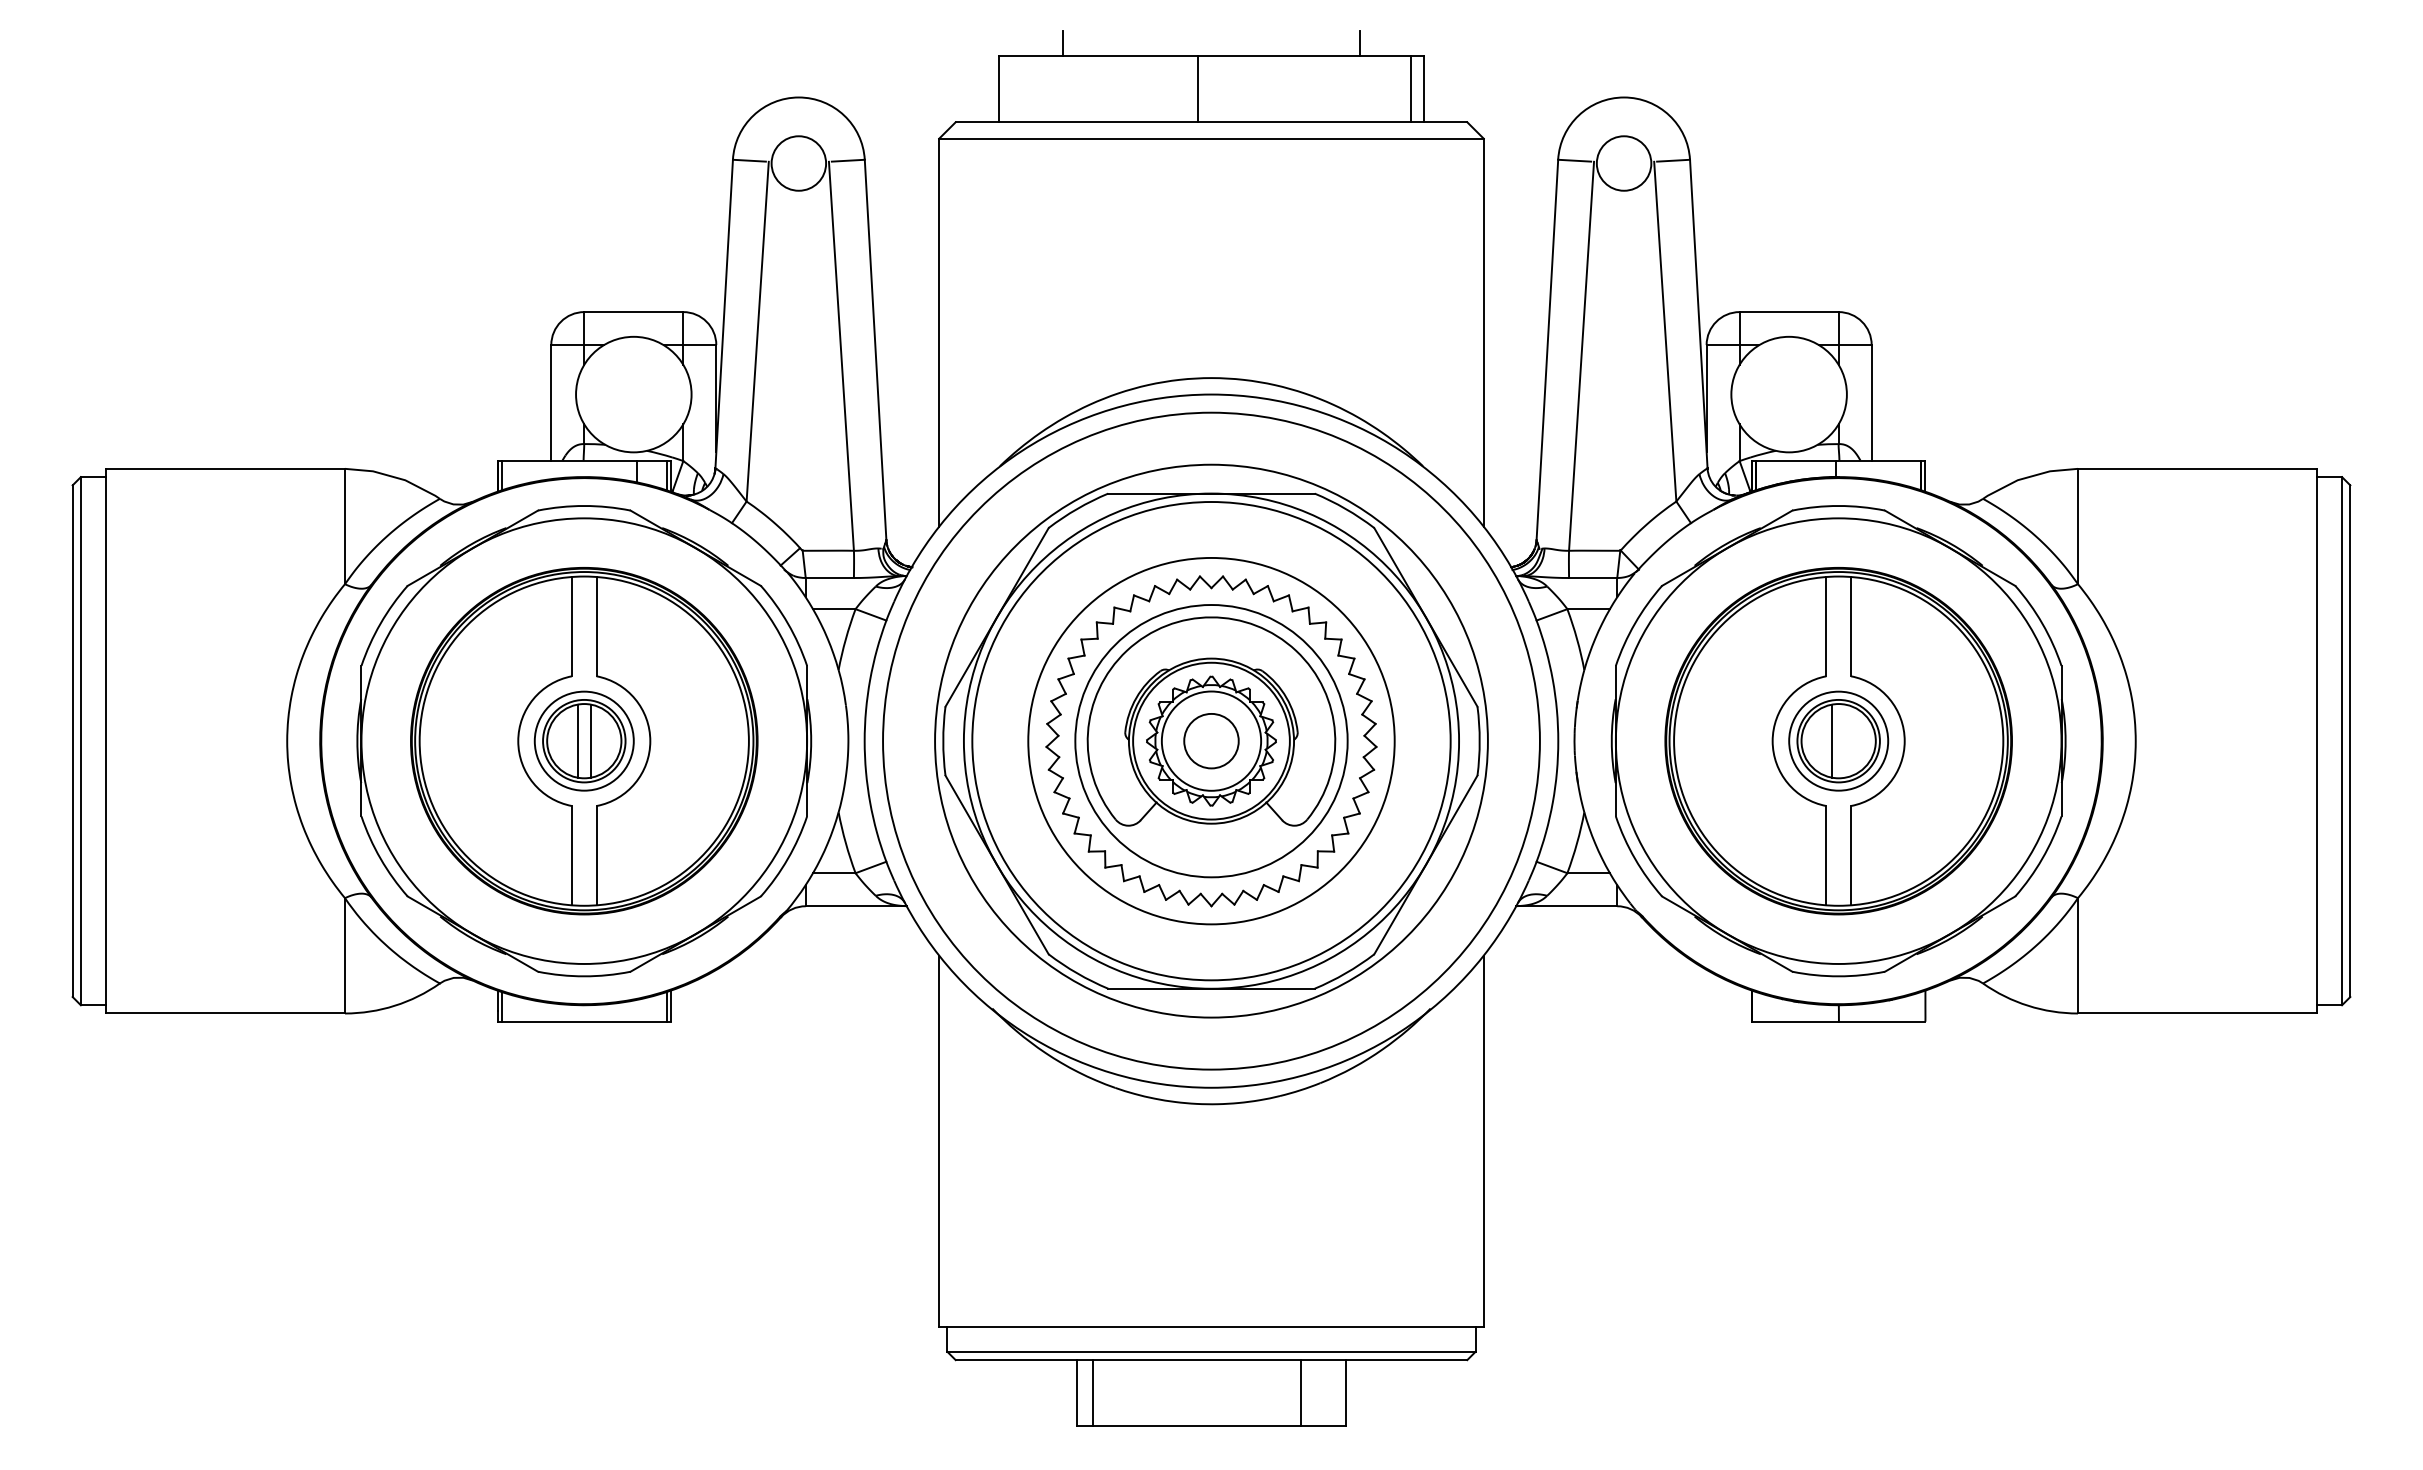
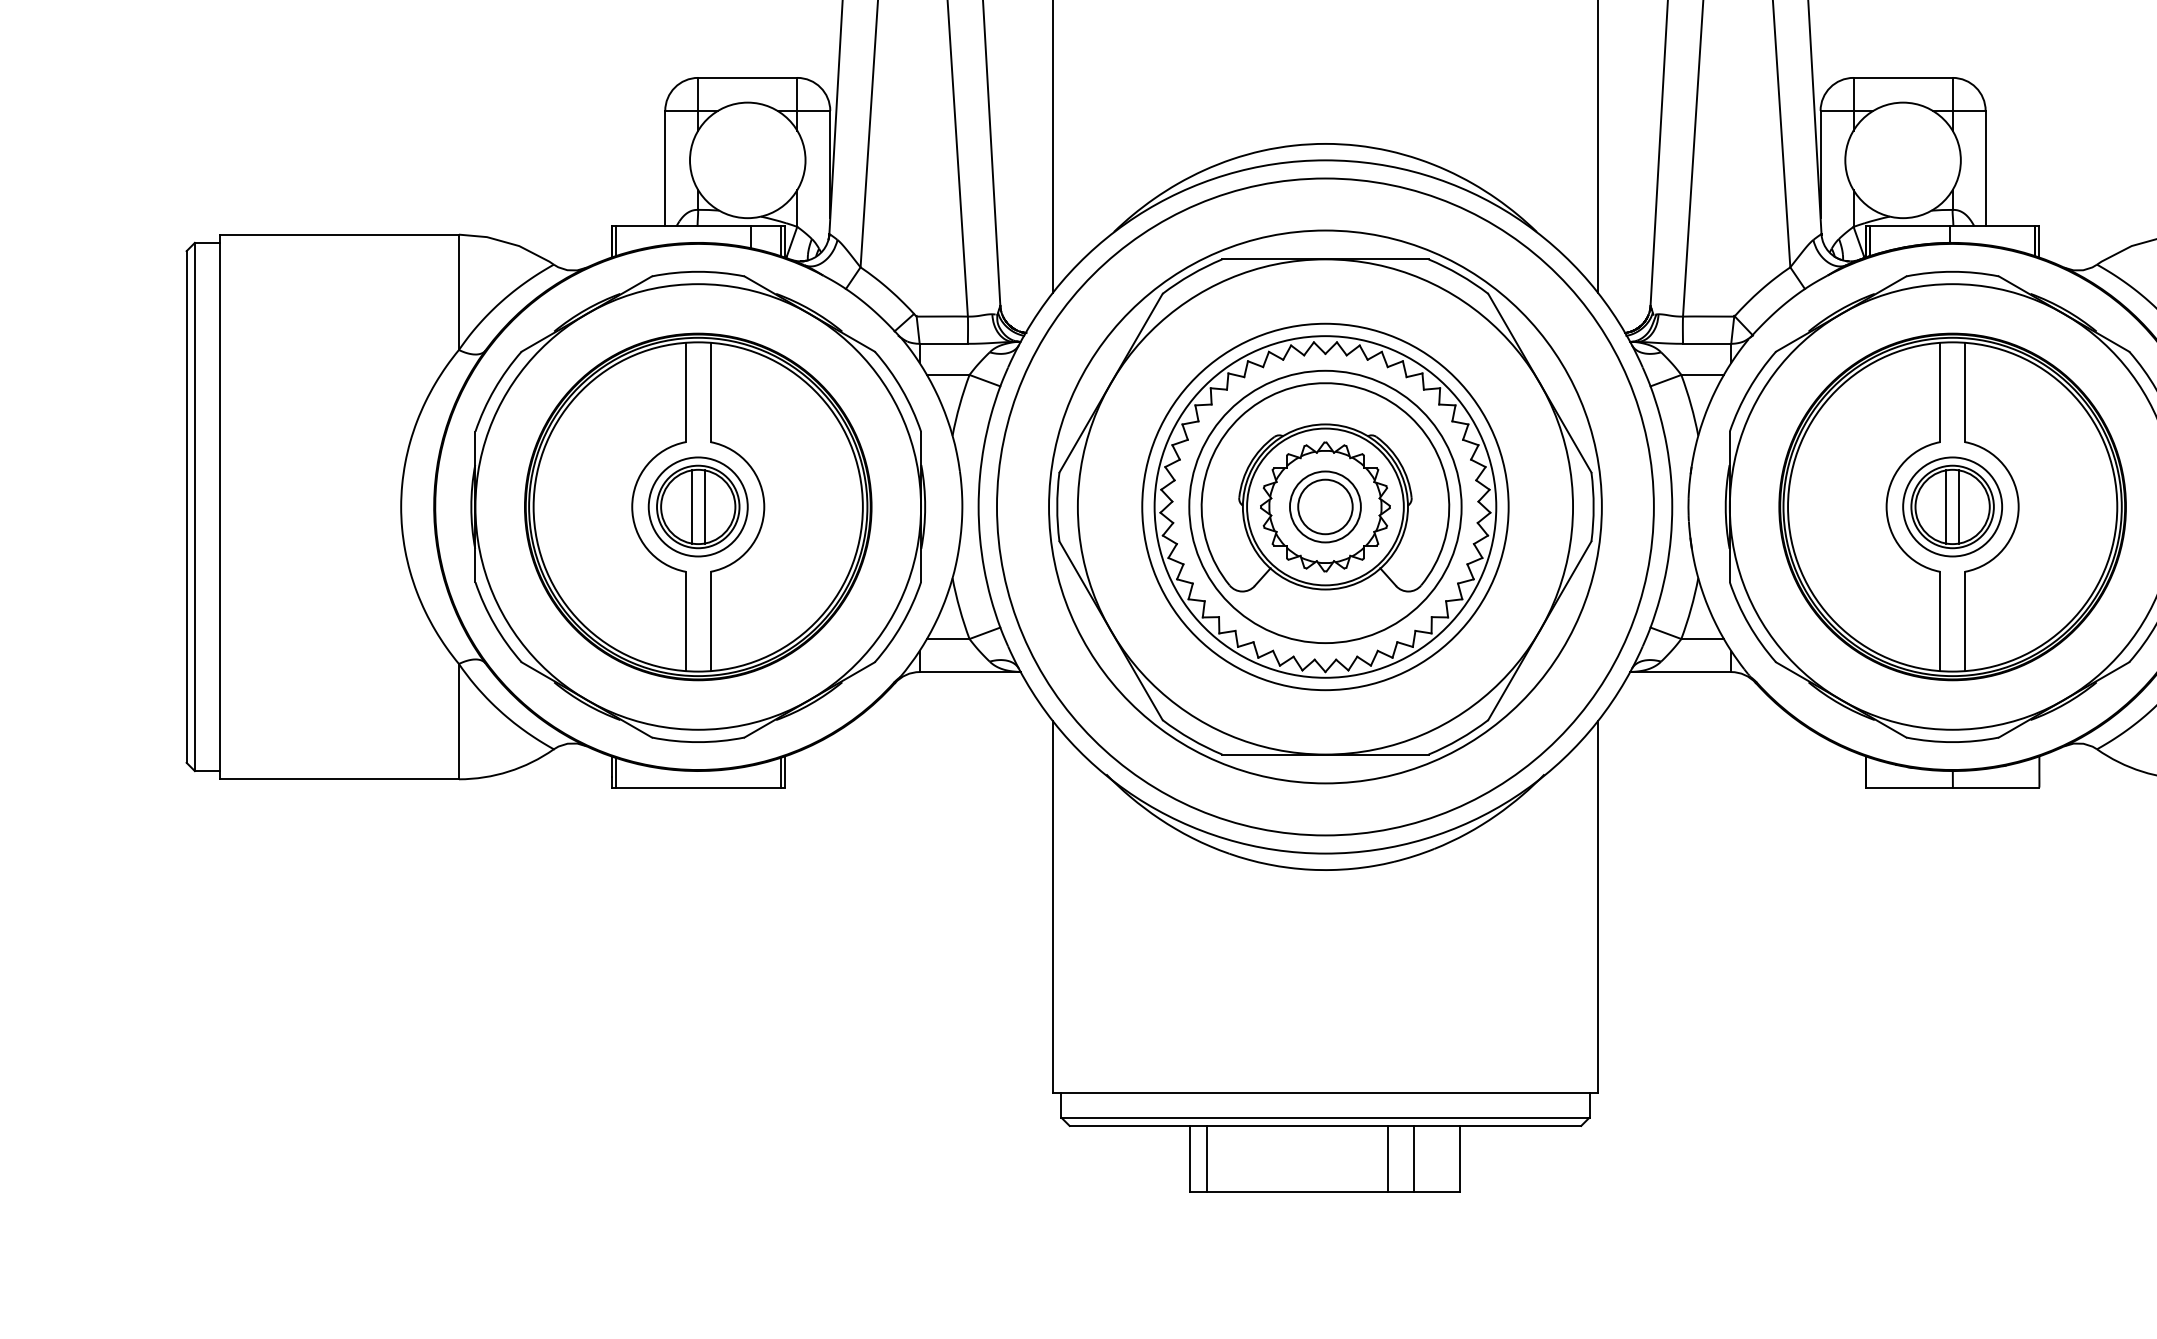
circle: (1211, 740) -> (1325, 506), size x0.71
line: (1845, 740) -> (1959, 506), added
circle: (1211, 741) -> (1325, 507), size x0.71
line: (1273, 1393) -> (1387, 1159), added

